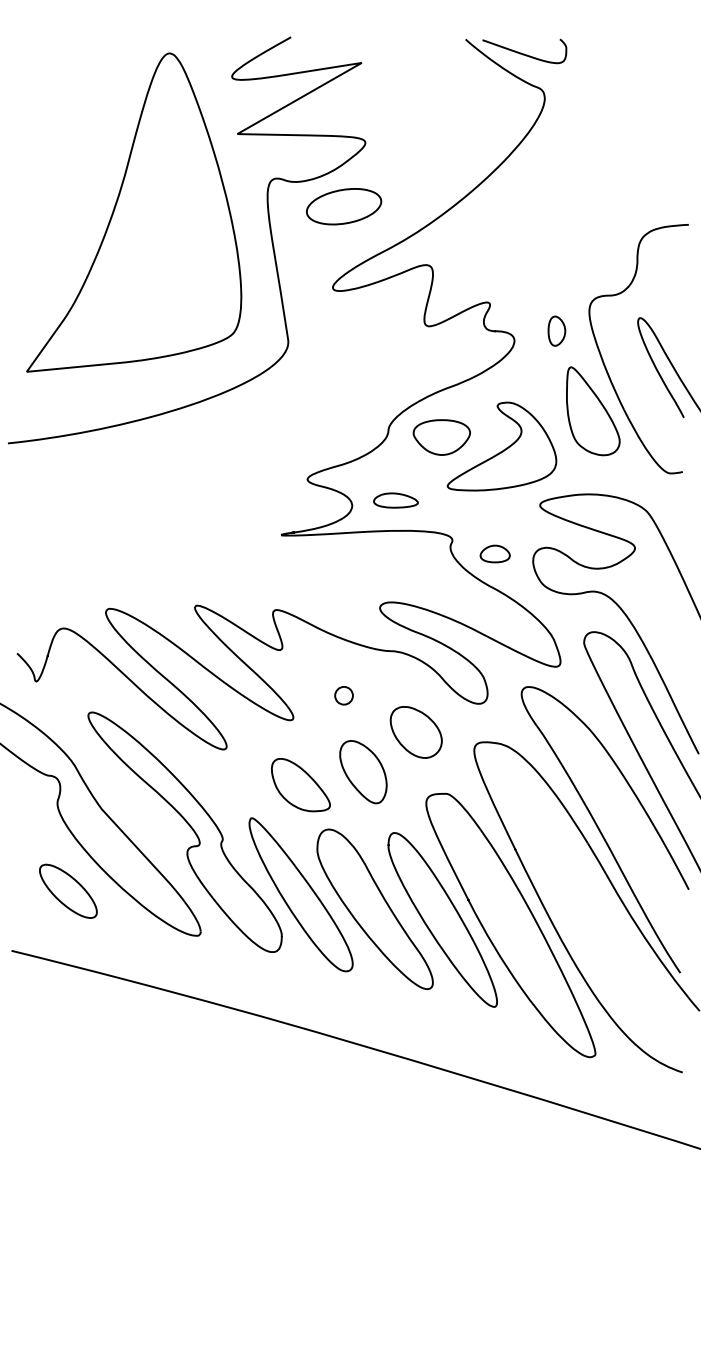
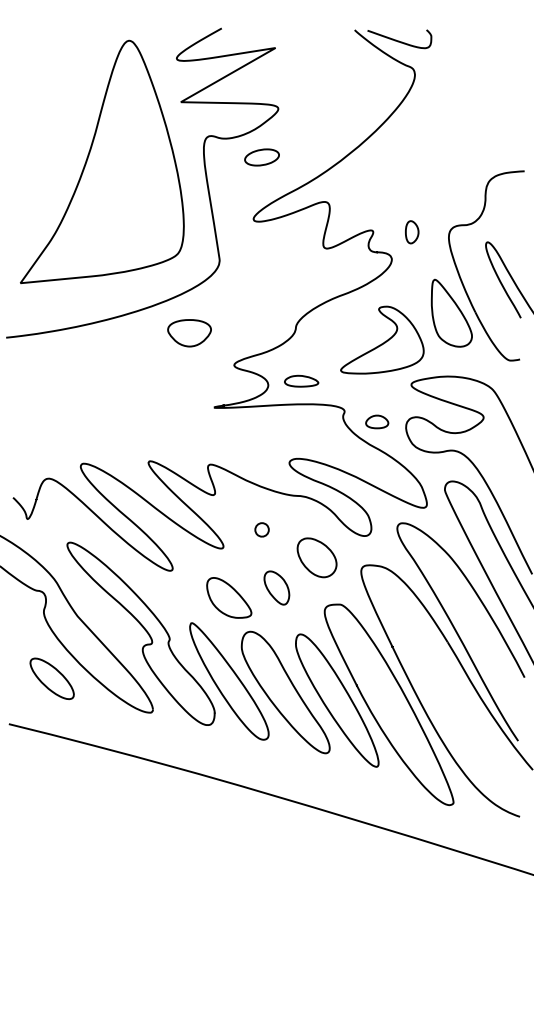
part: (343, 206) -> (261, 157), size x0.6
part: (557, 331) -> (412, 232), moved
part: (441, 437) -> (189, 333), moved
part: (362, 771) -> (276, 587), size x0.7

